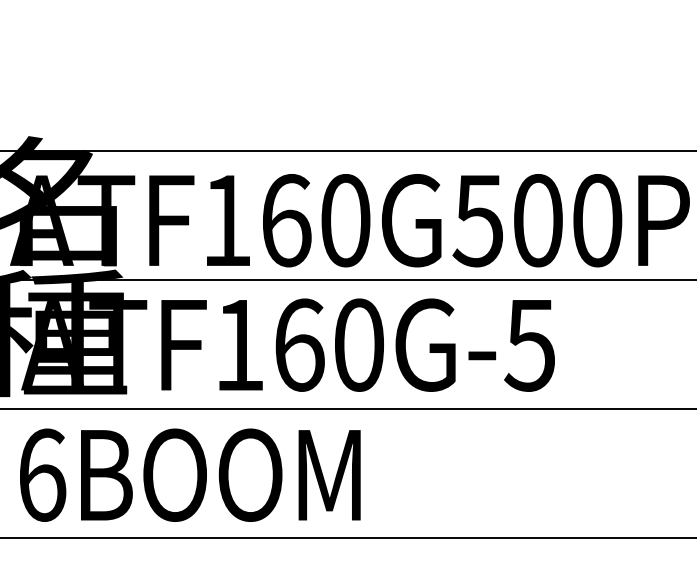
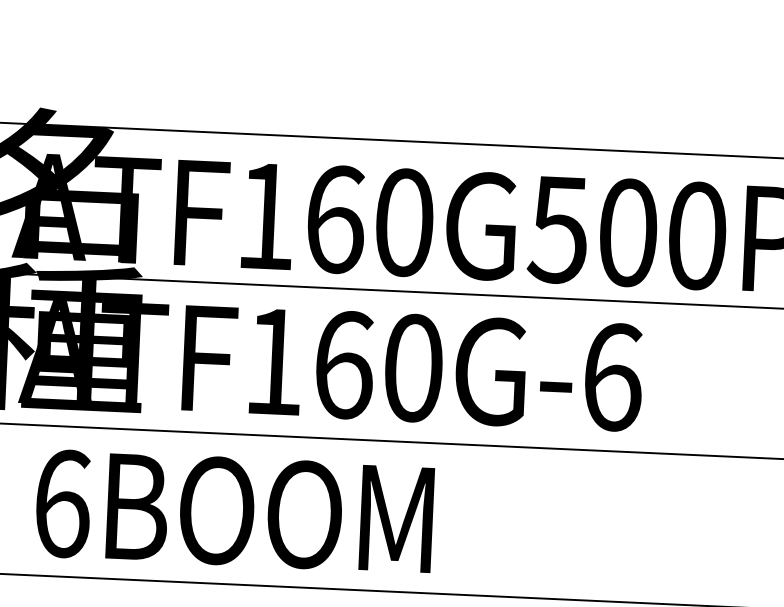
text: (530, 344) -> (612, 376), ATF160G-5 -> ATF160G-6
text: (190, 474) -> (234, 510), moved

